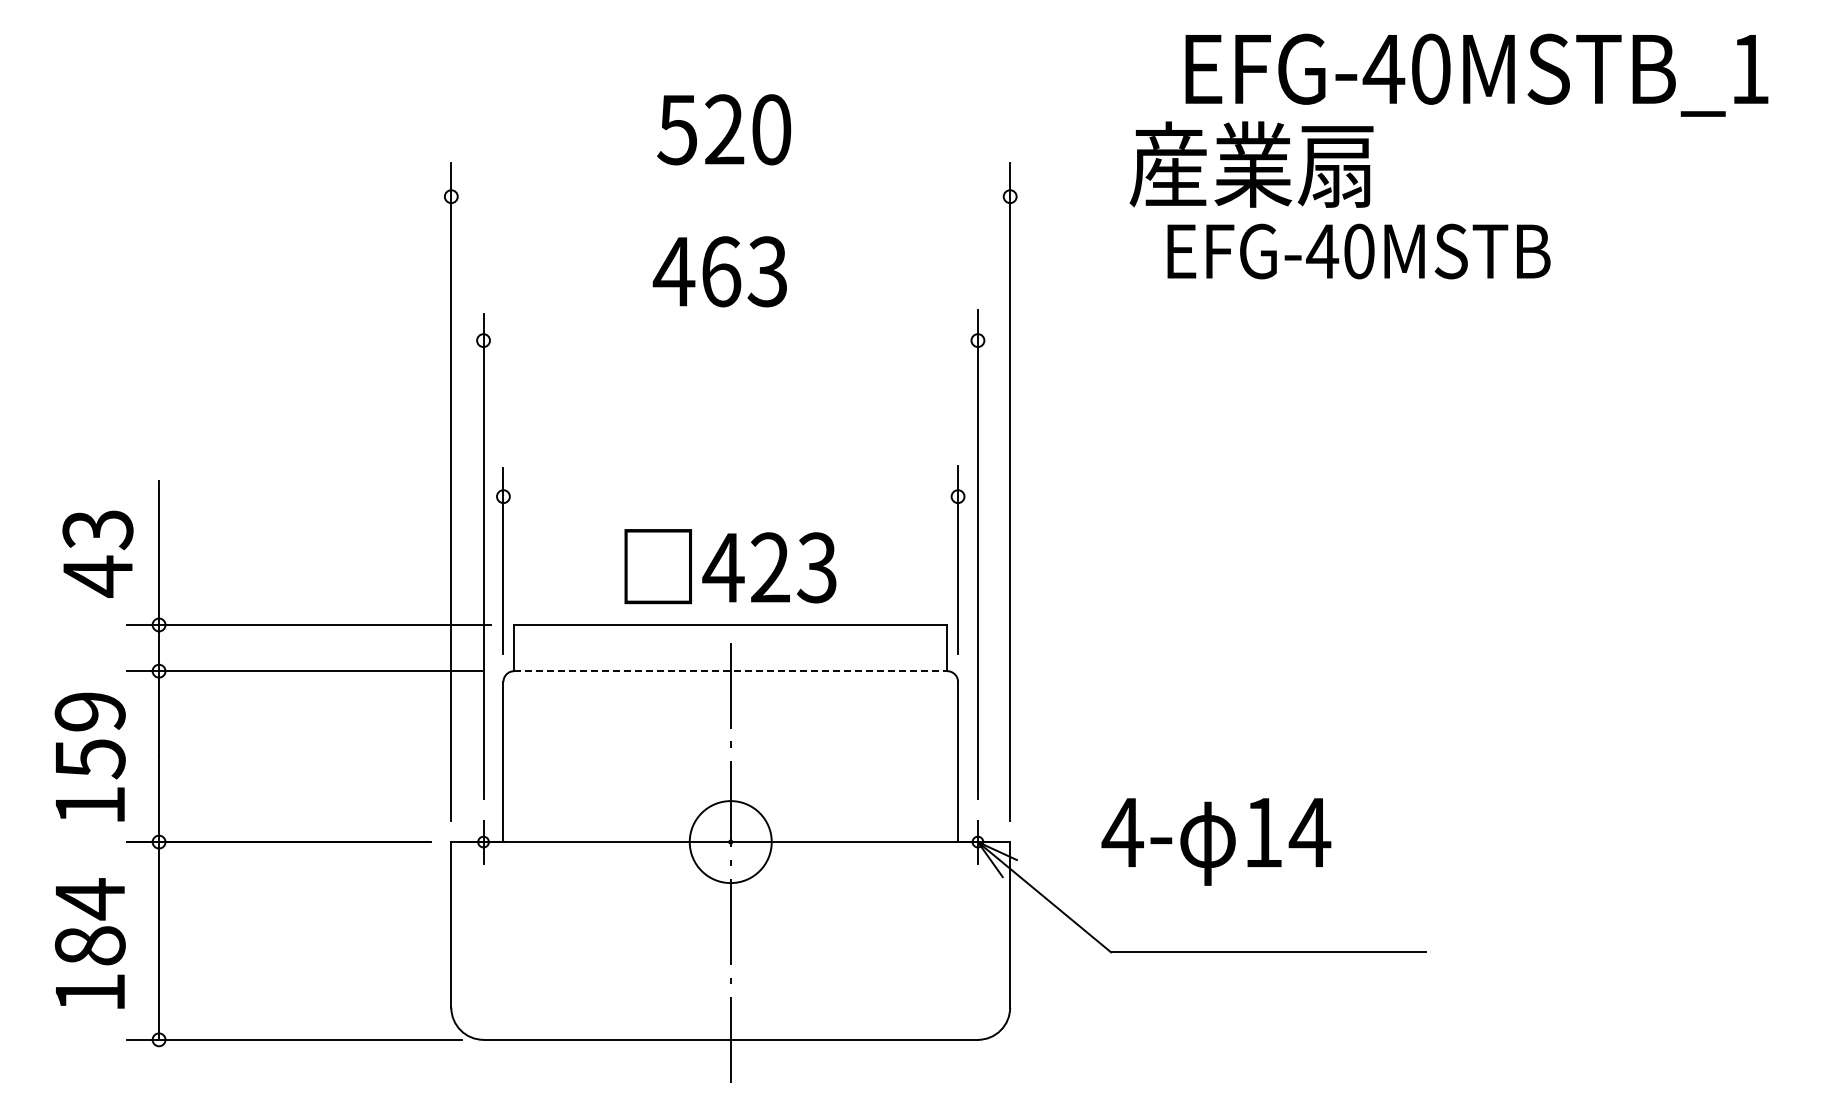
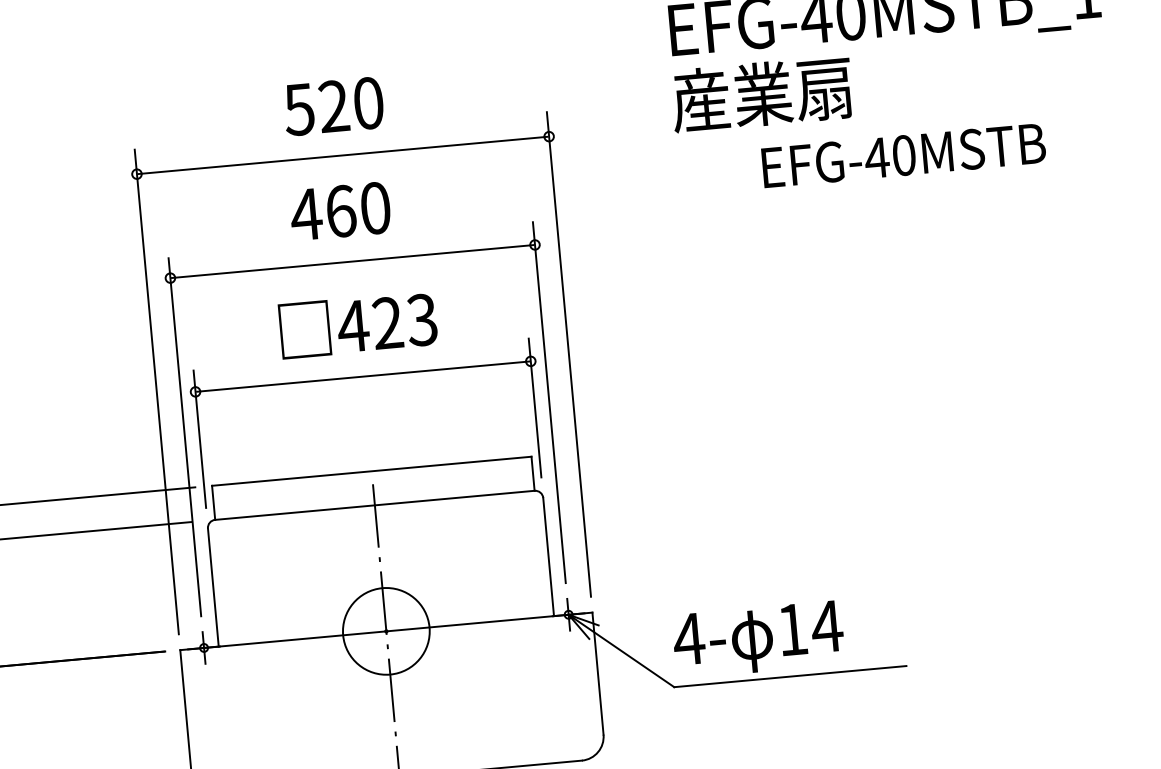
text: (1251, 164) -> (761, 94), moved
line: (730, 196) -> (342, 155), added
text: (1358, 251) -> (903, 155), moved
text: (767, 271) -> (375, 208), 463 -> 460
line: (730, 340) -> (352, 261), added
line: (730, 496) -> (362, 376), added
text: (730, 566) -> (358, 324), moved
line: (730, 671) -> (374, 505), dashed -> solid
circle: (730, 841) -> (386, 630), size x1.43
text: (1216, 841) -> (758, 639), moved

